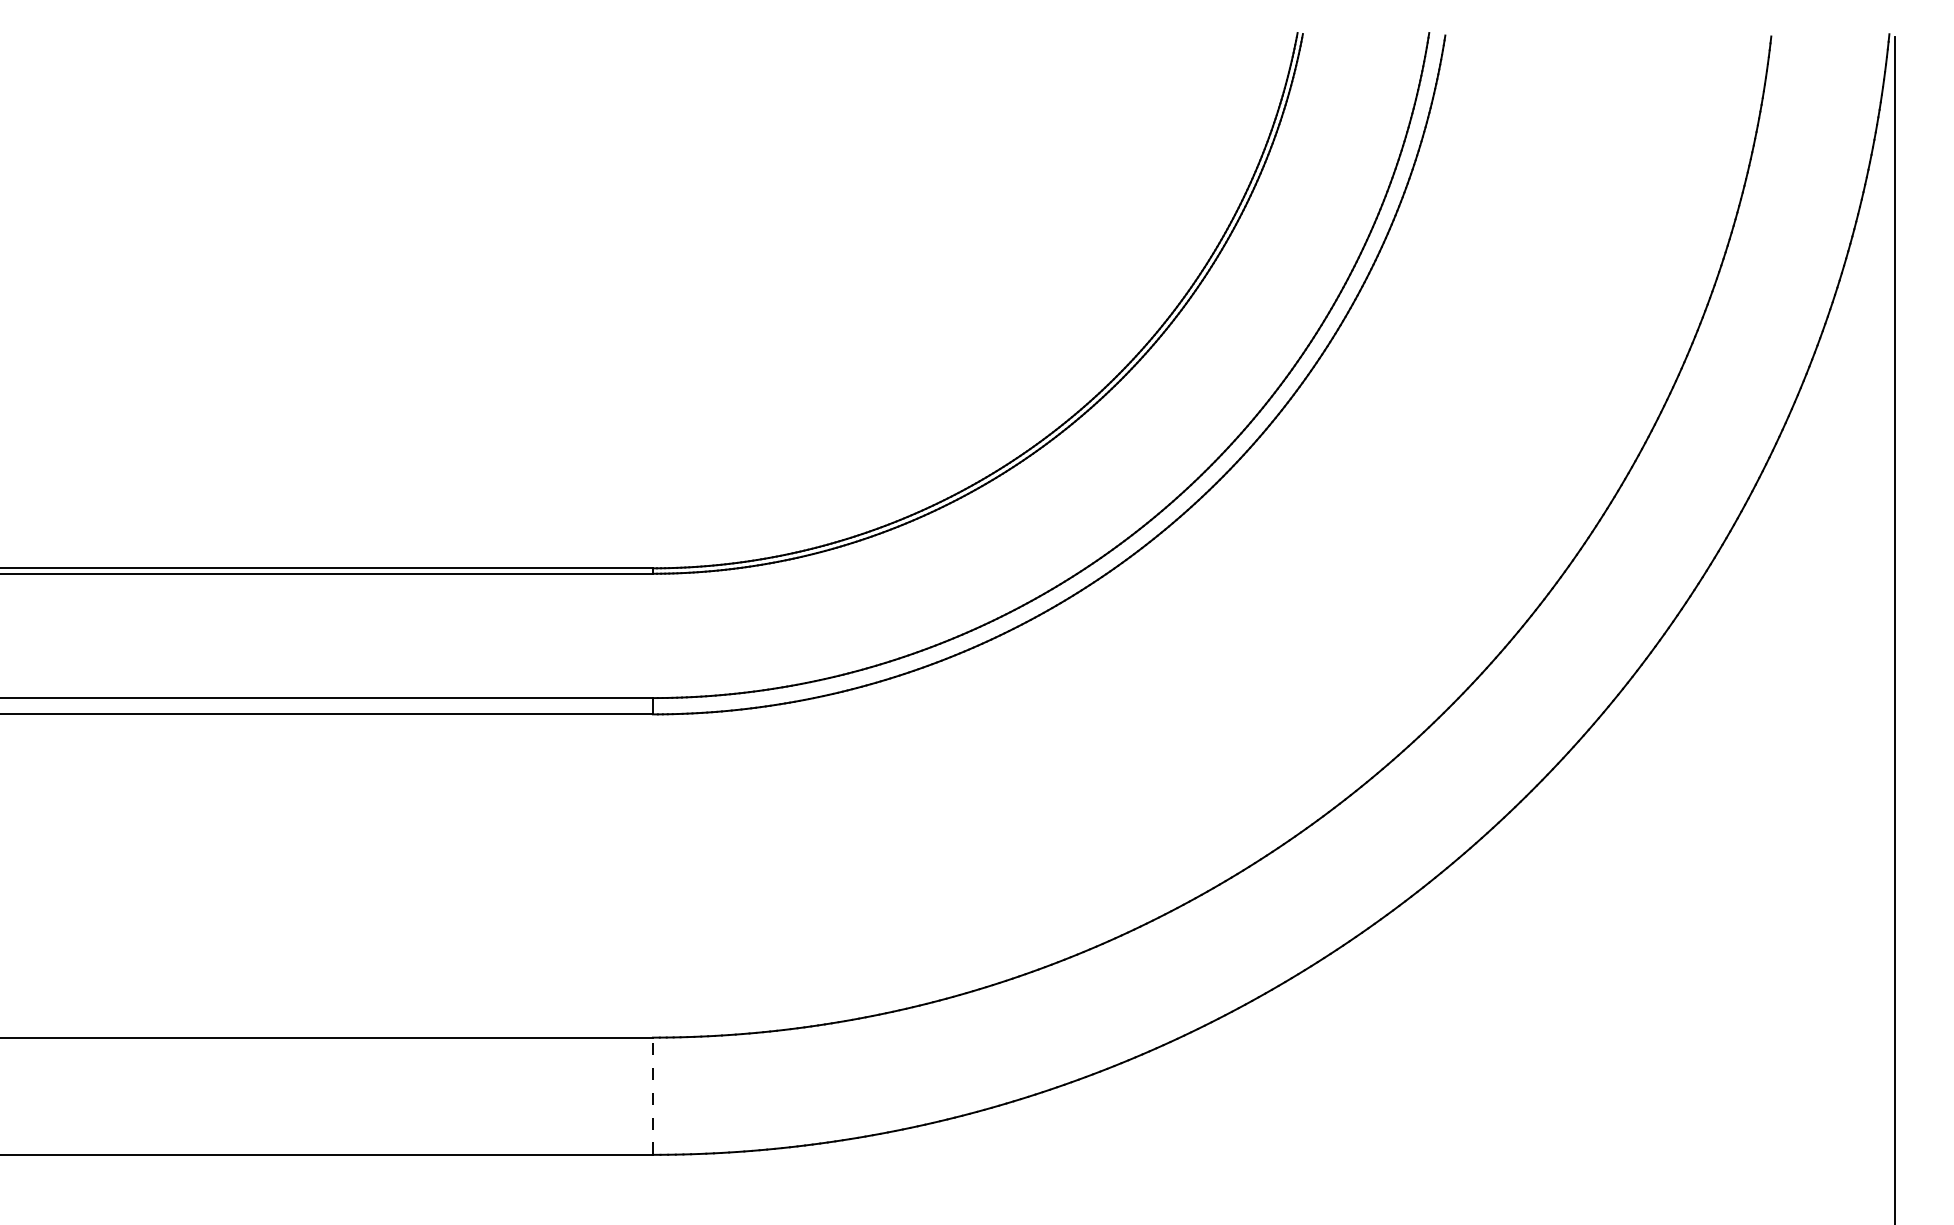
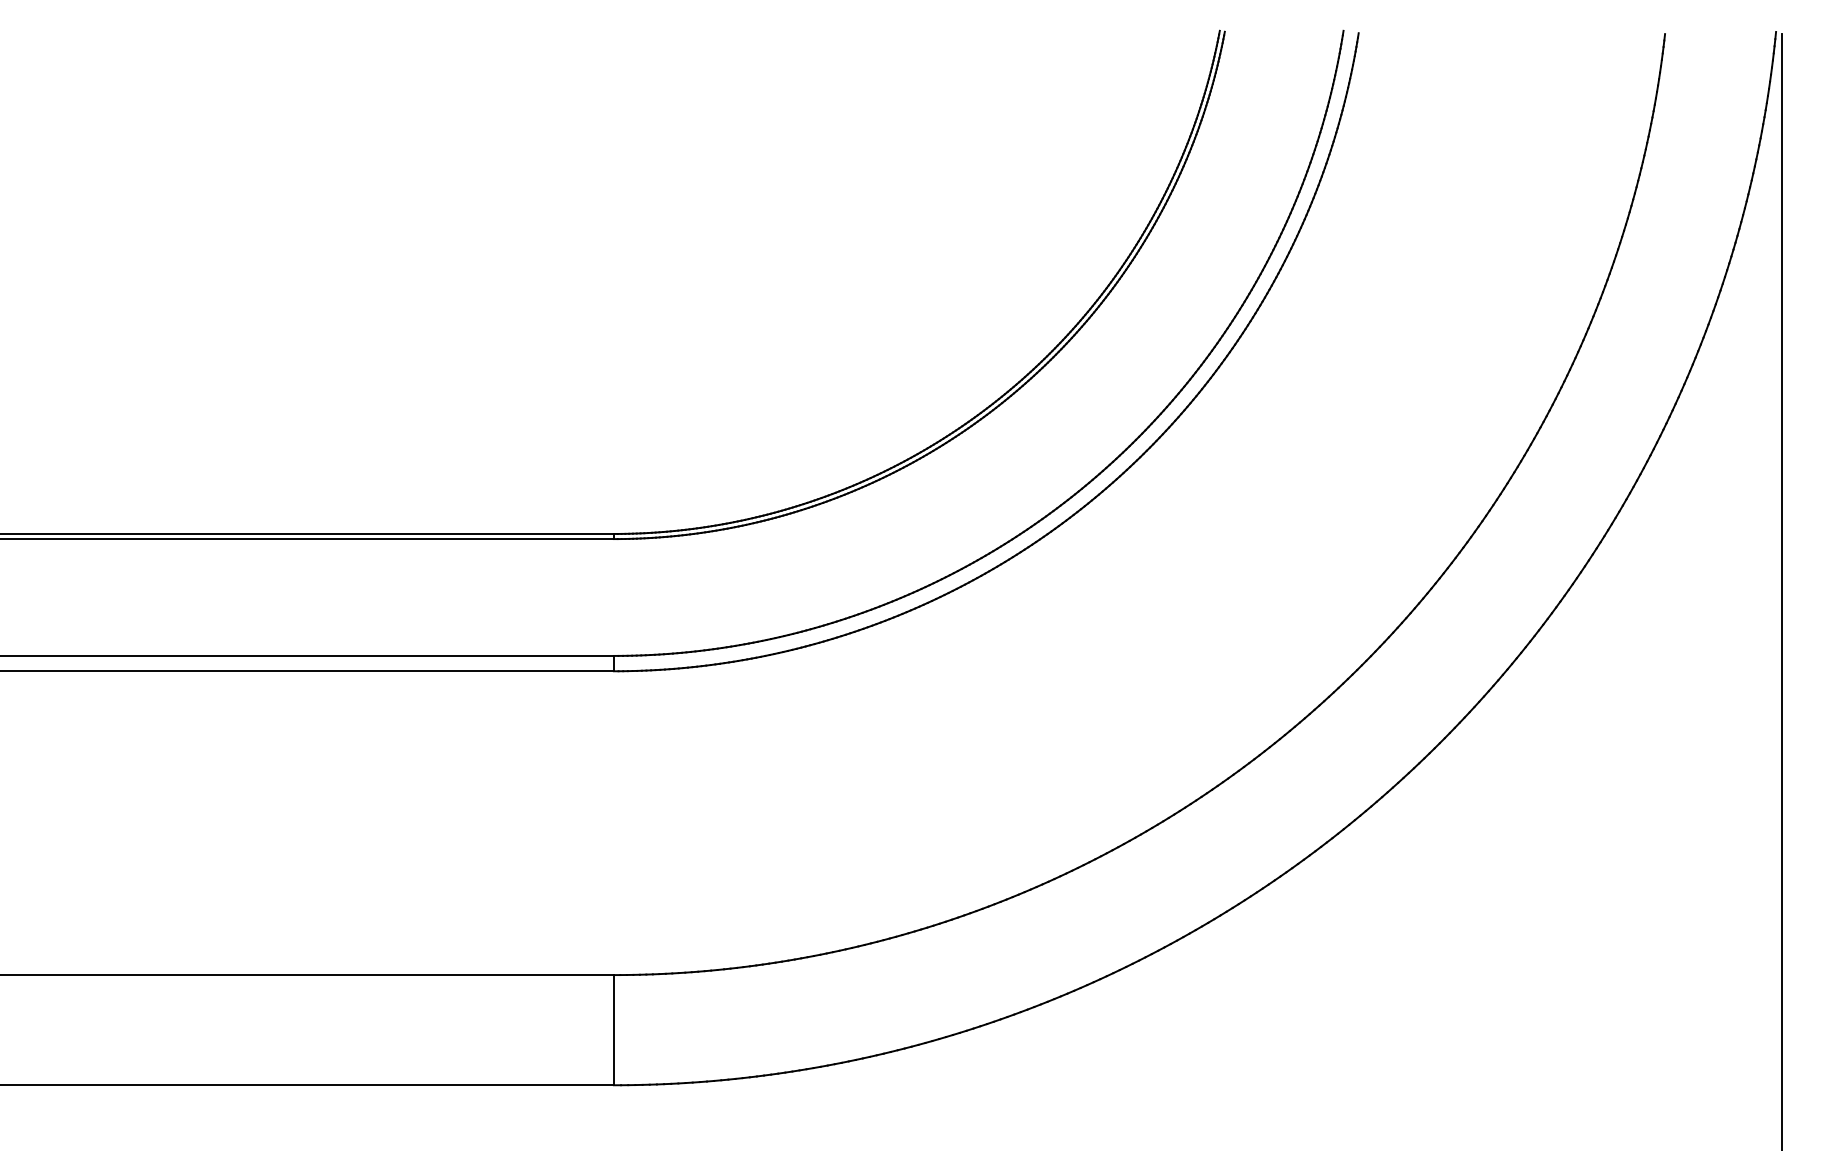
line: (652, 1096) -> (613, 1030), dashed -> solid

